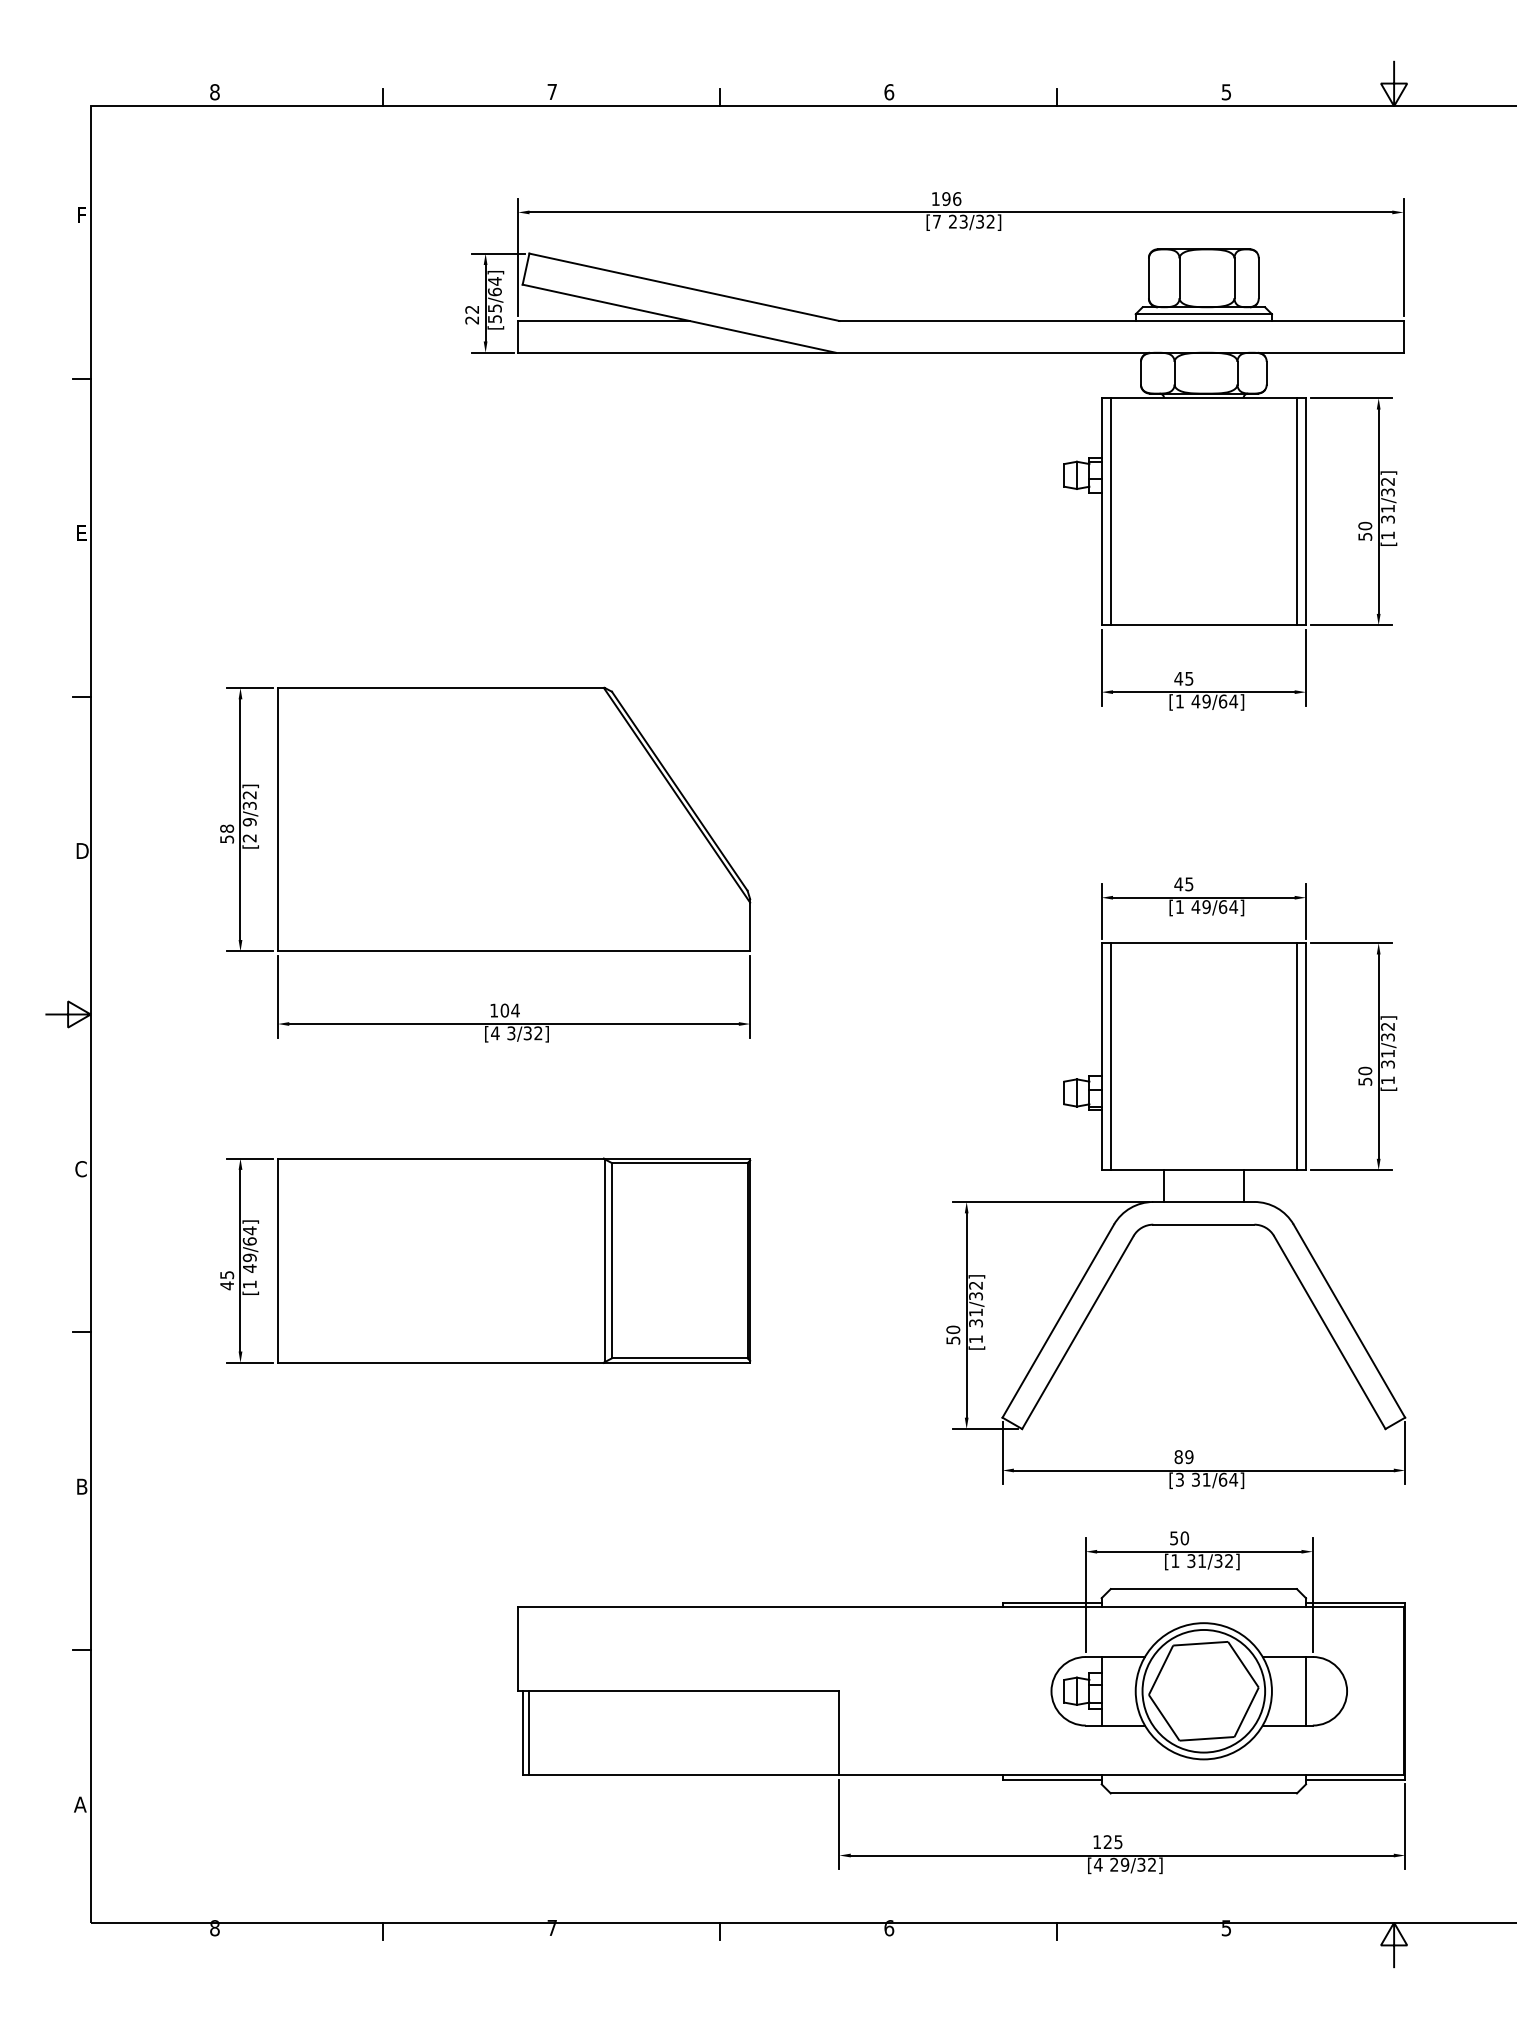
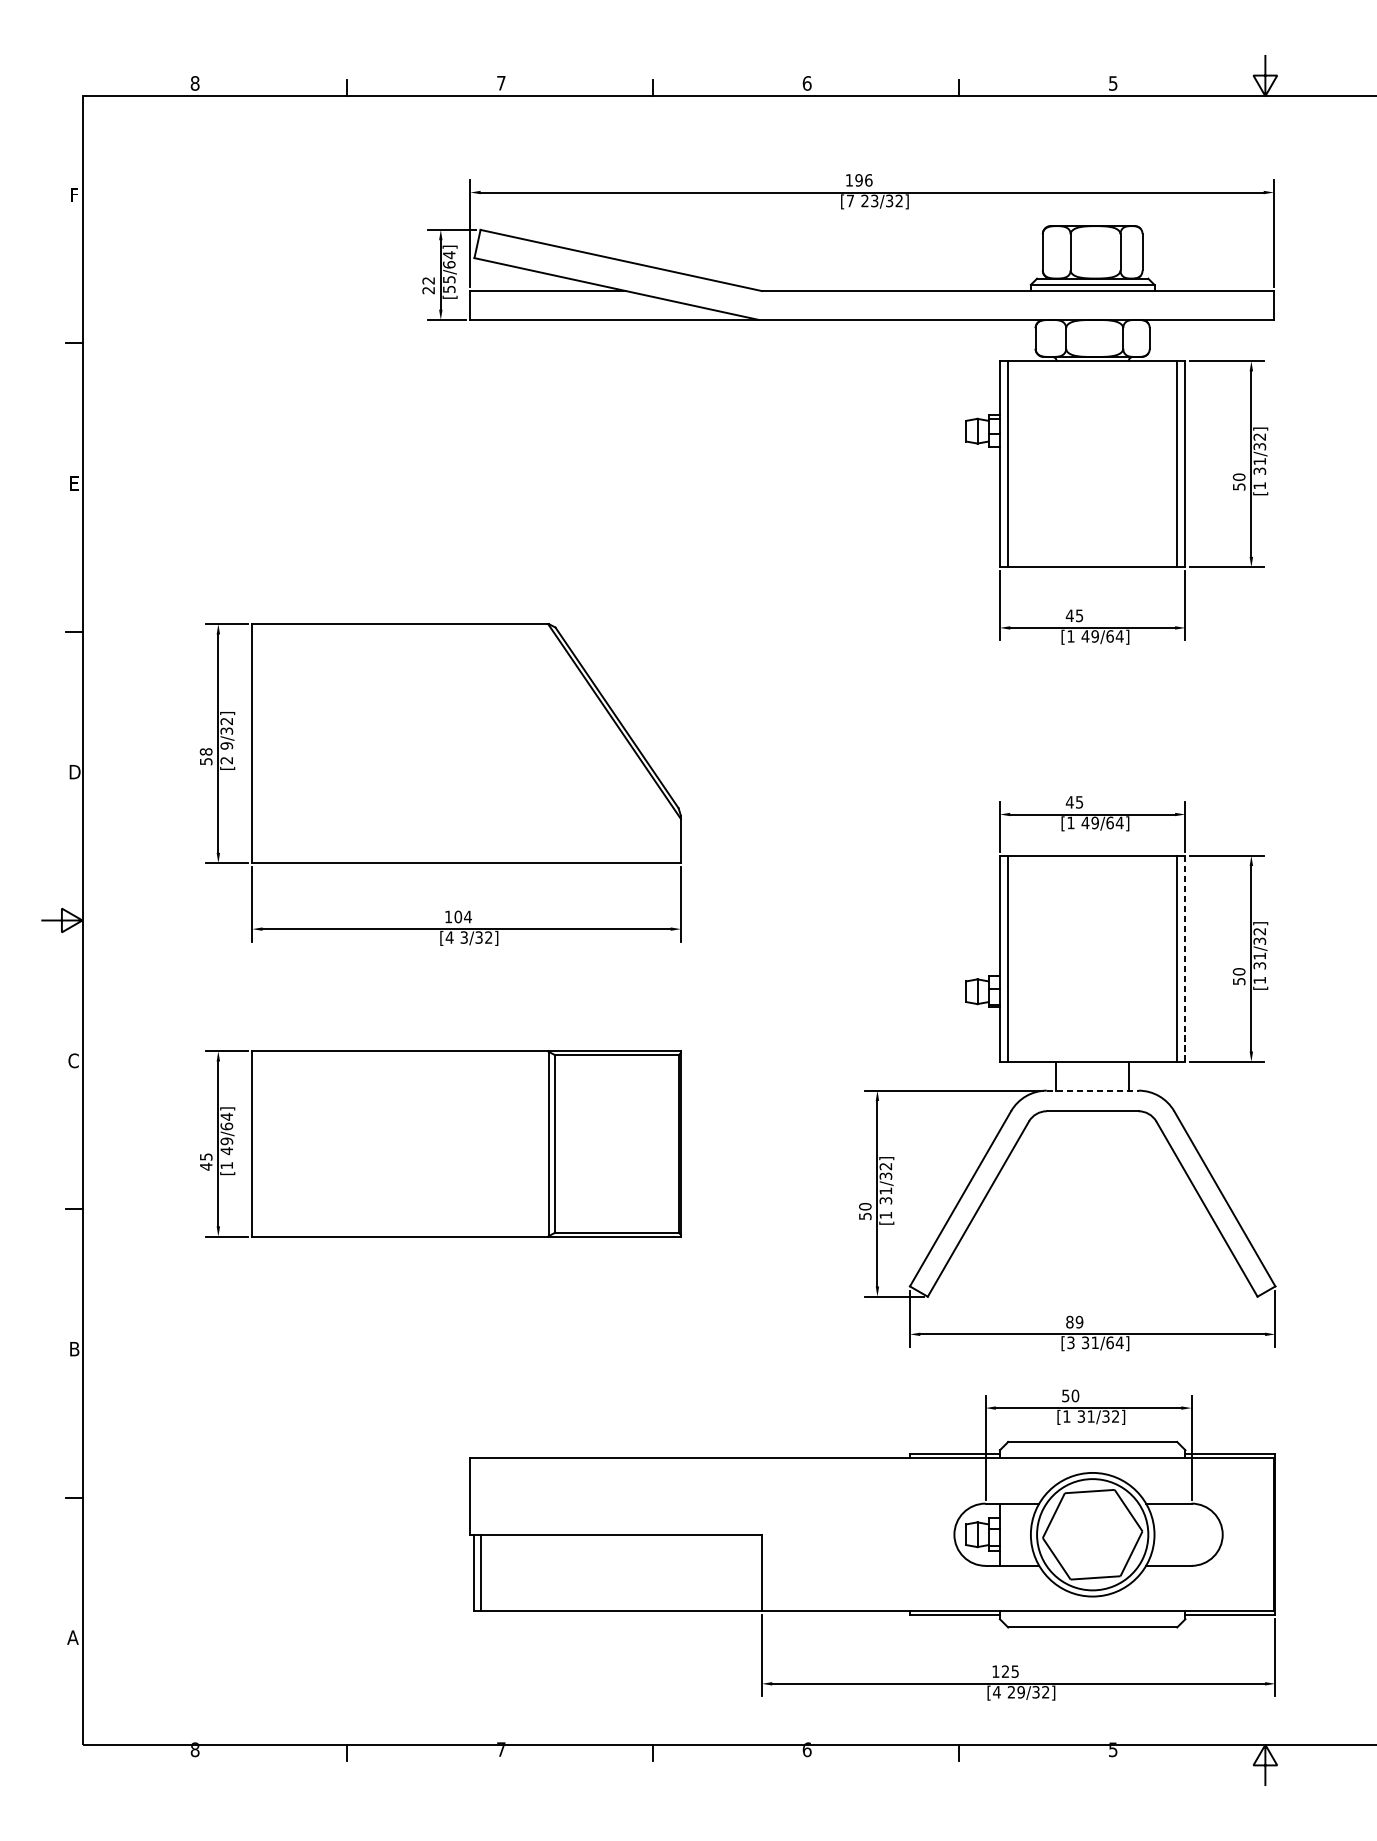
line: (1306, 1056) -> (1185, 958), solid -> dashed
line: (1203, 1201) -> (1092, 1090), solid -> dashed
line: (1306, 1690) -> (1185, 1534), removed

